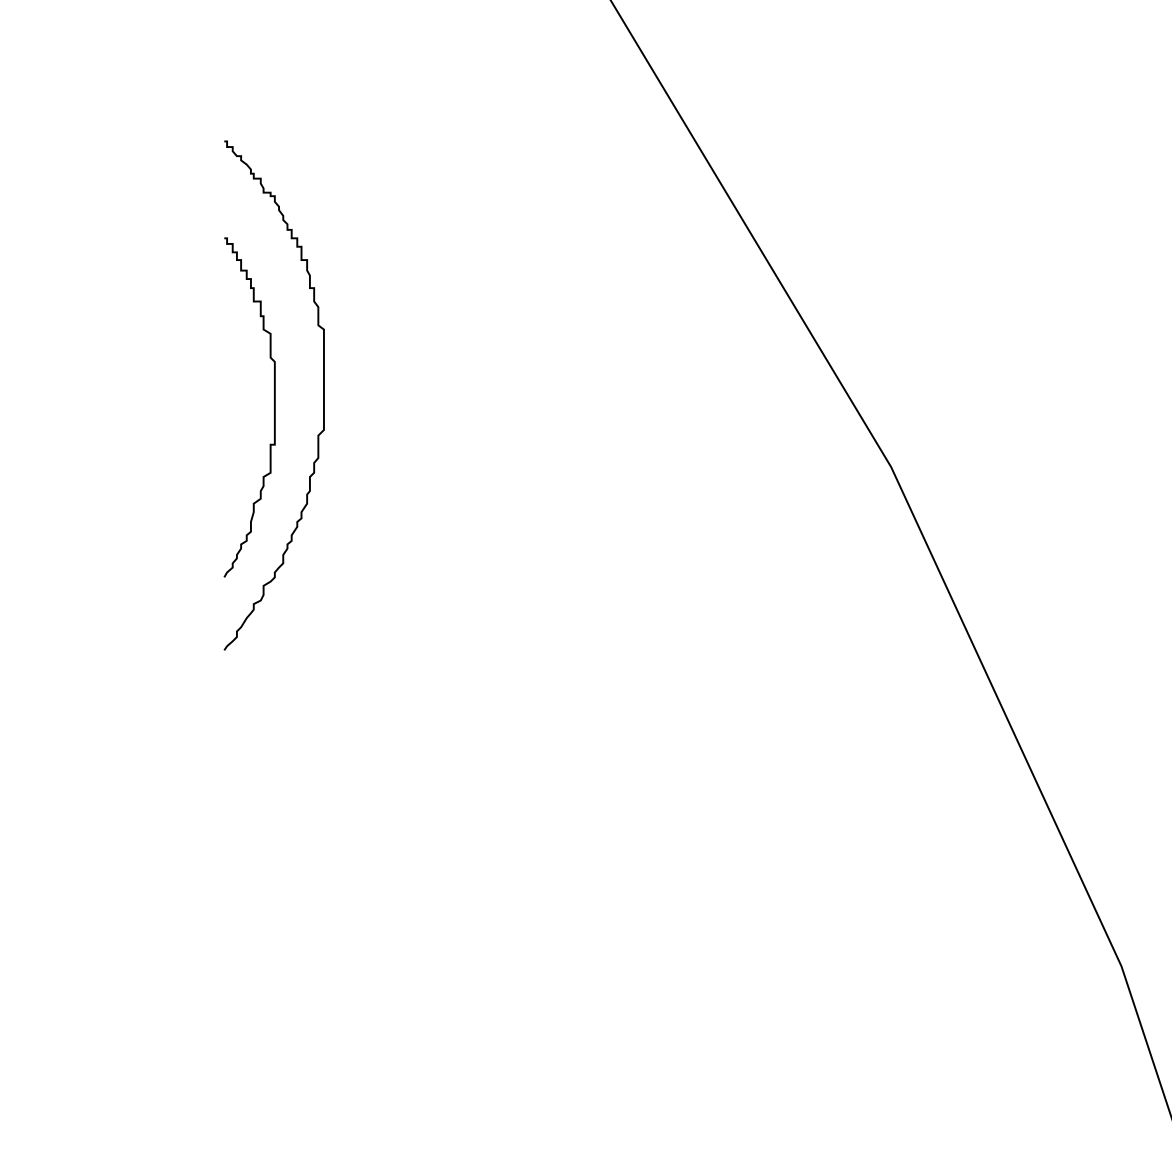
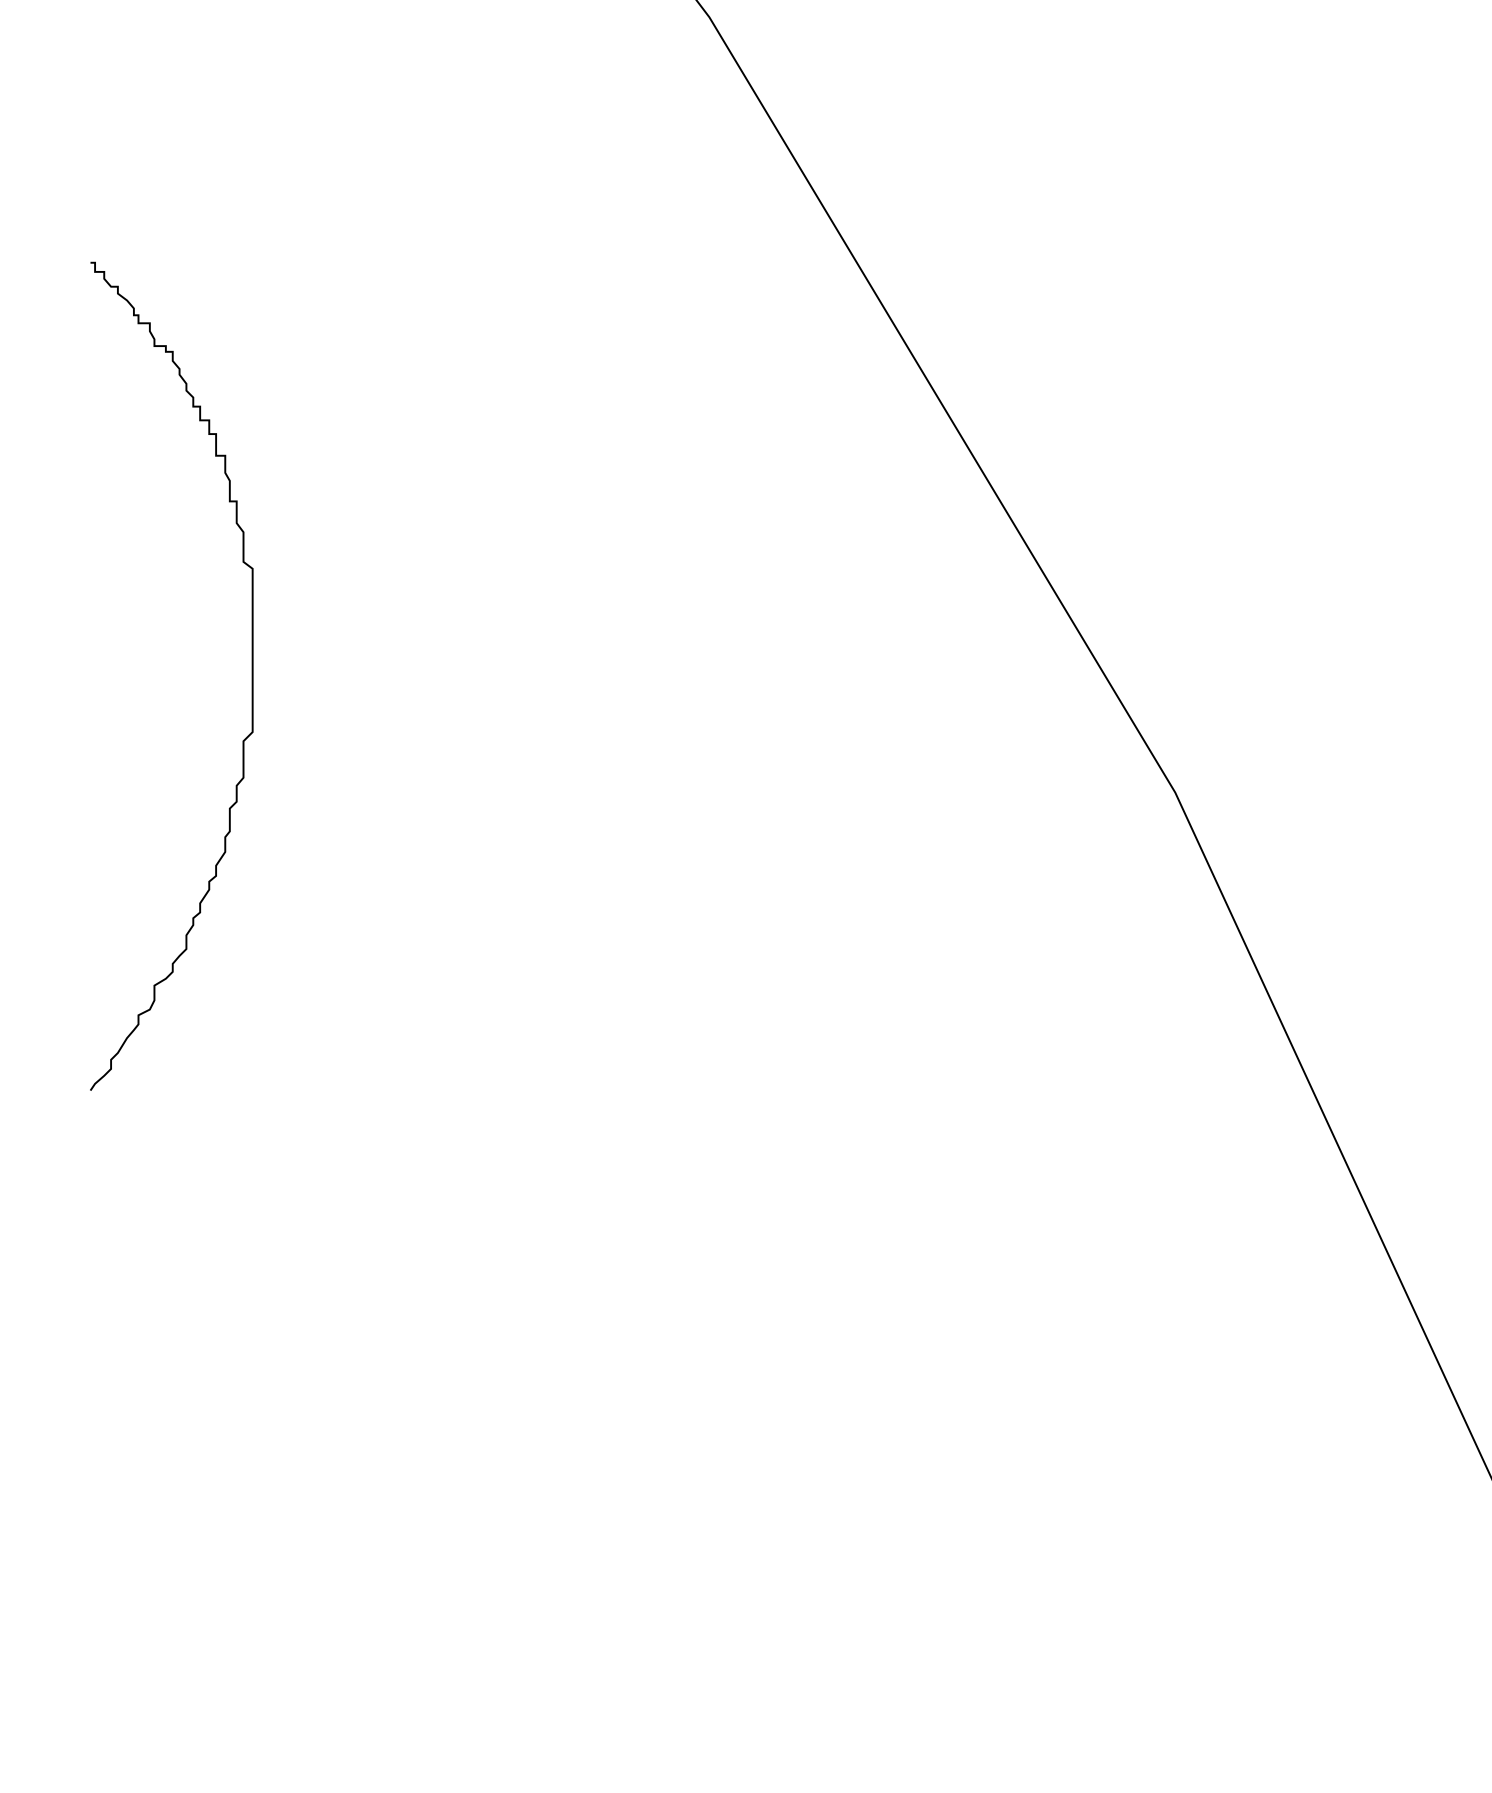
curve: (274, 407) -> (172, 695), removed

